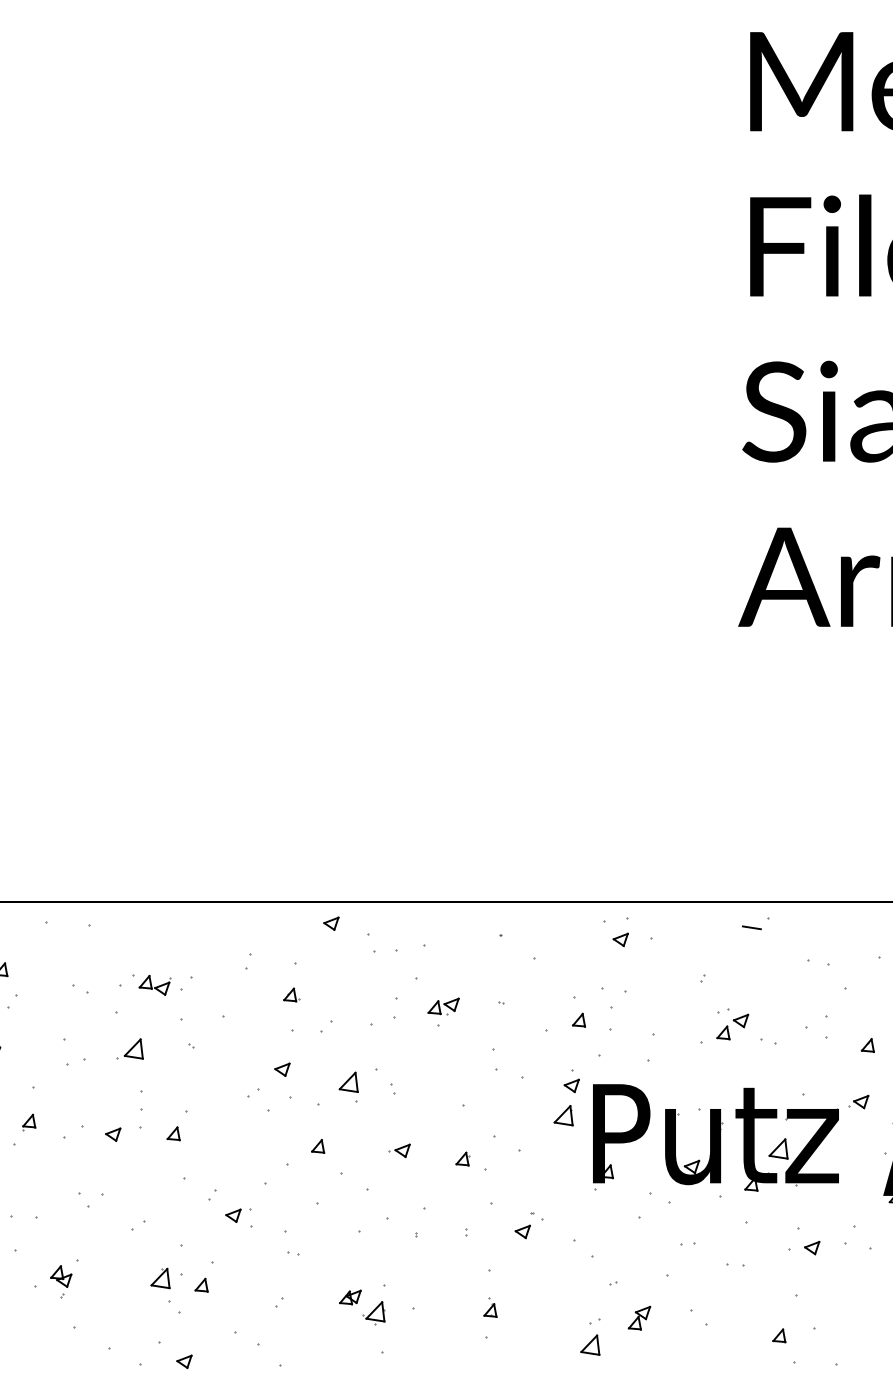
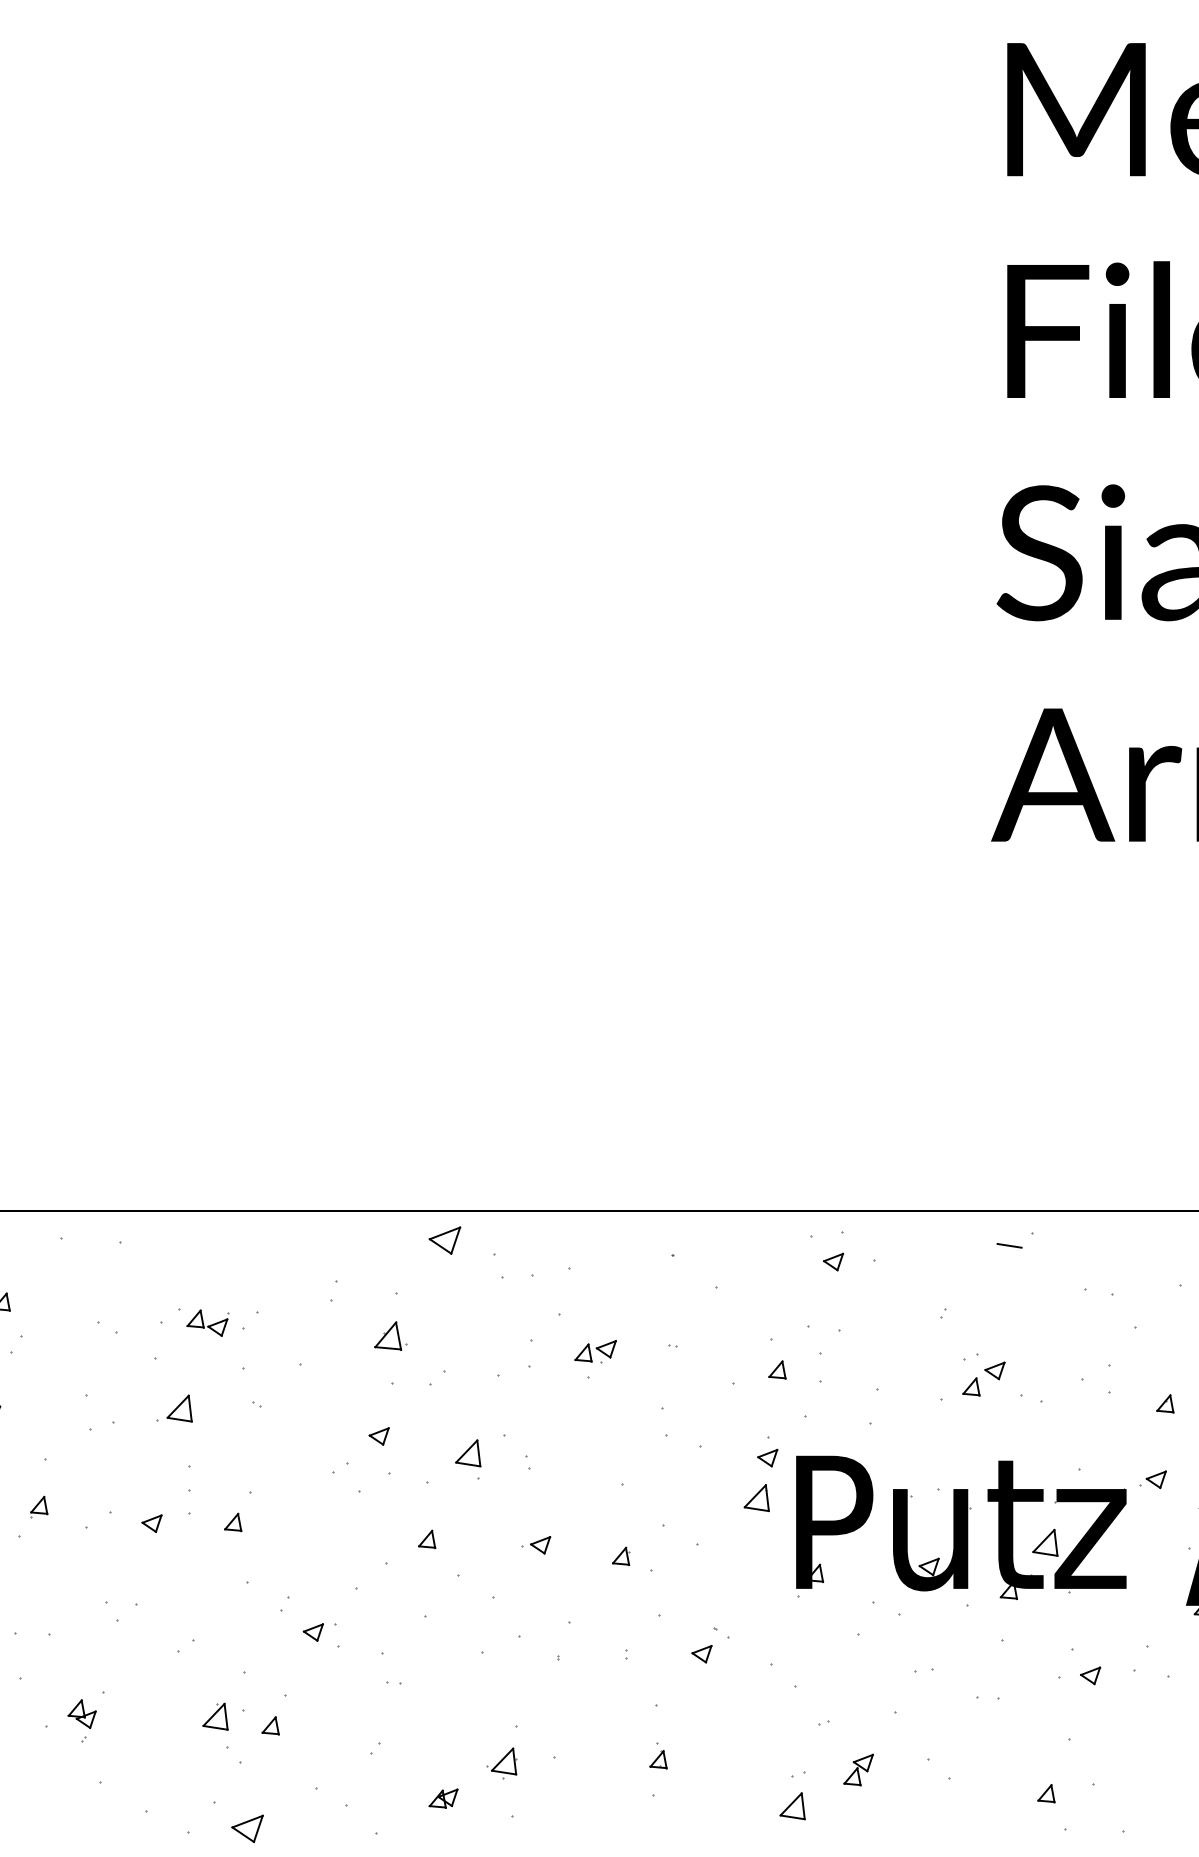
part: (331, 923) -> (445, 1240), size x1.6
part: (291, 994) -> (391, 1335), size x1.6
part: (350, 1297) -> (443, 1798), moved
part: (184, 1361) -> (247, 1828), size x1.6

